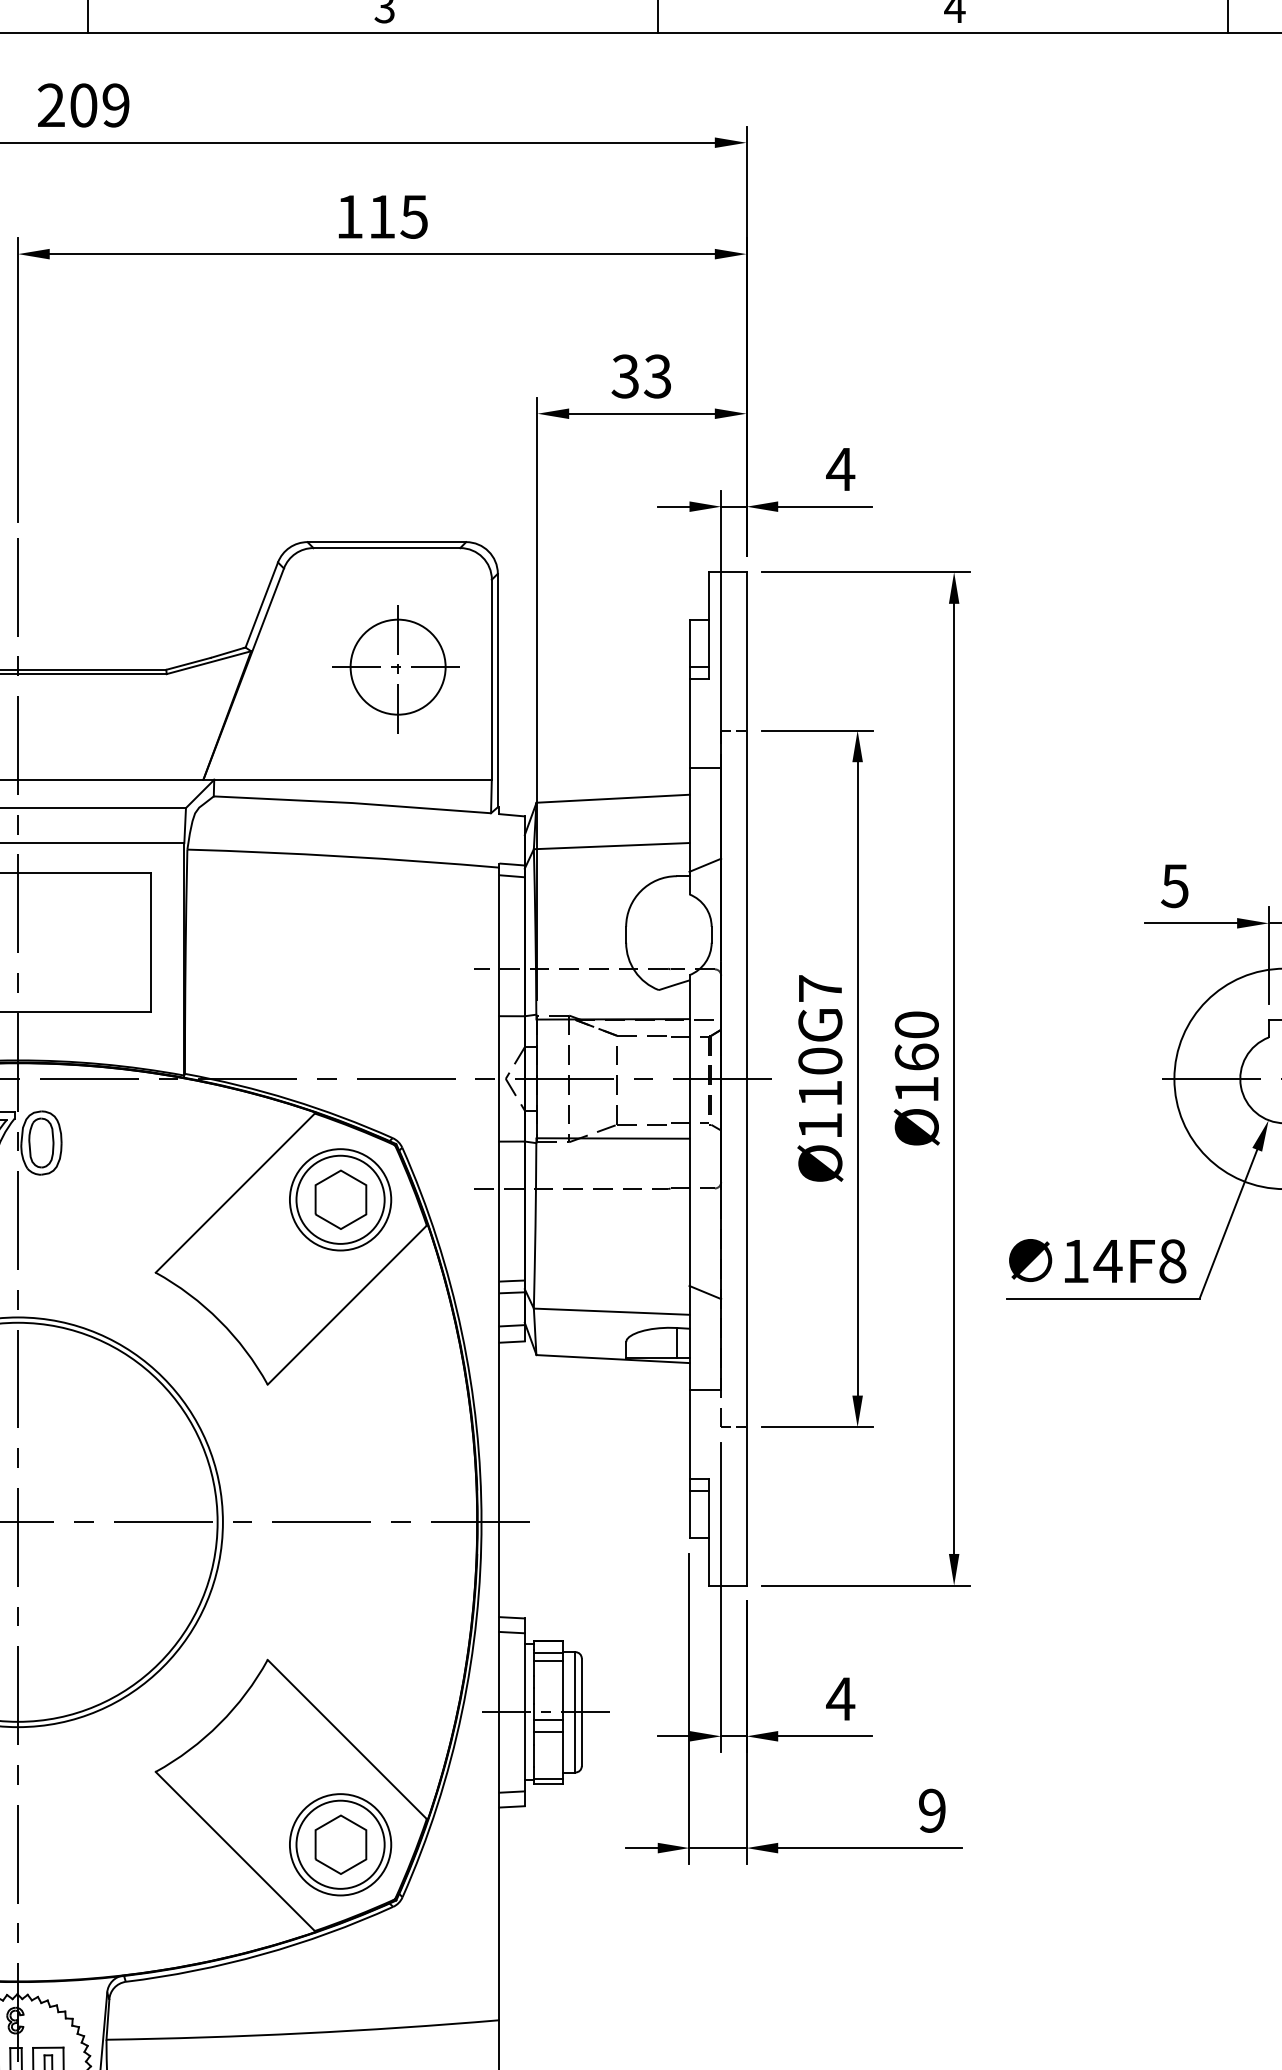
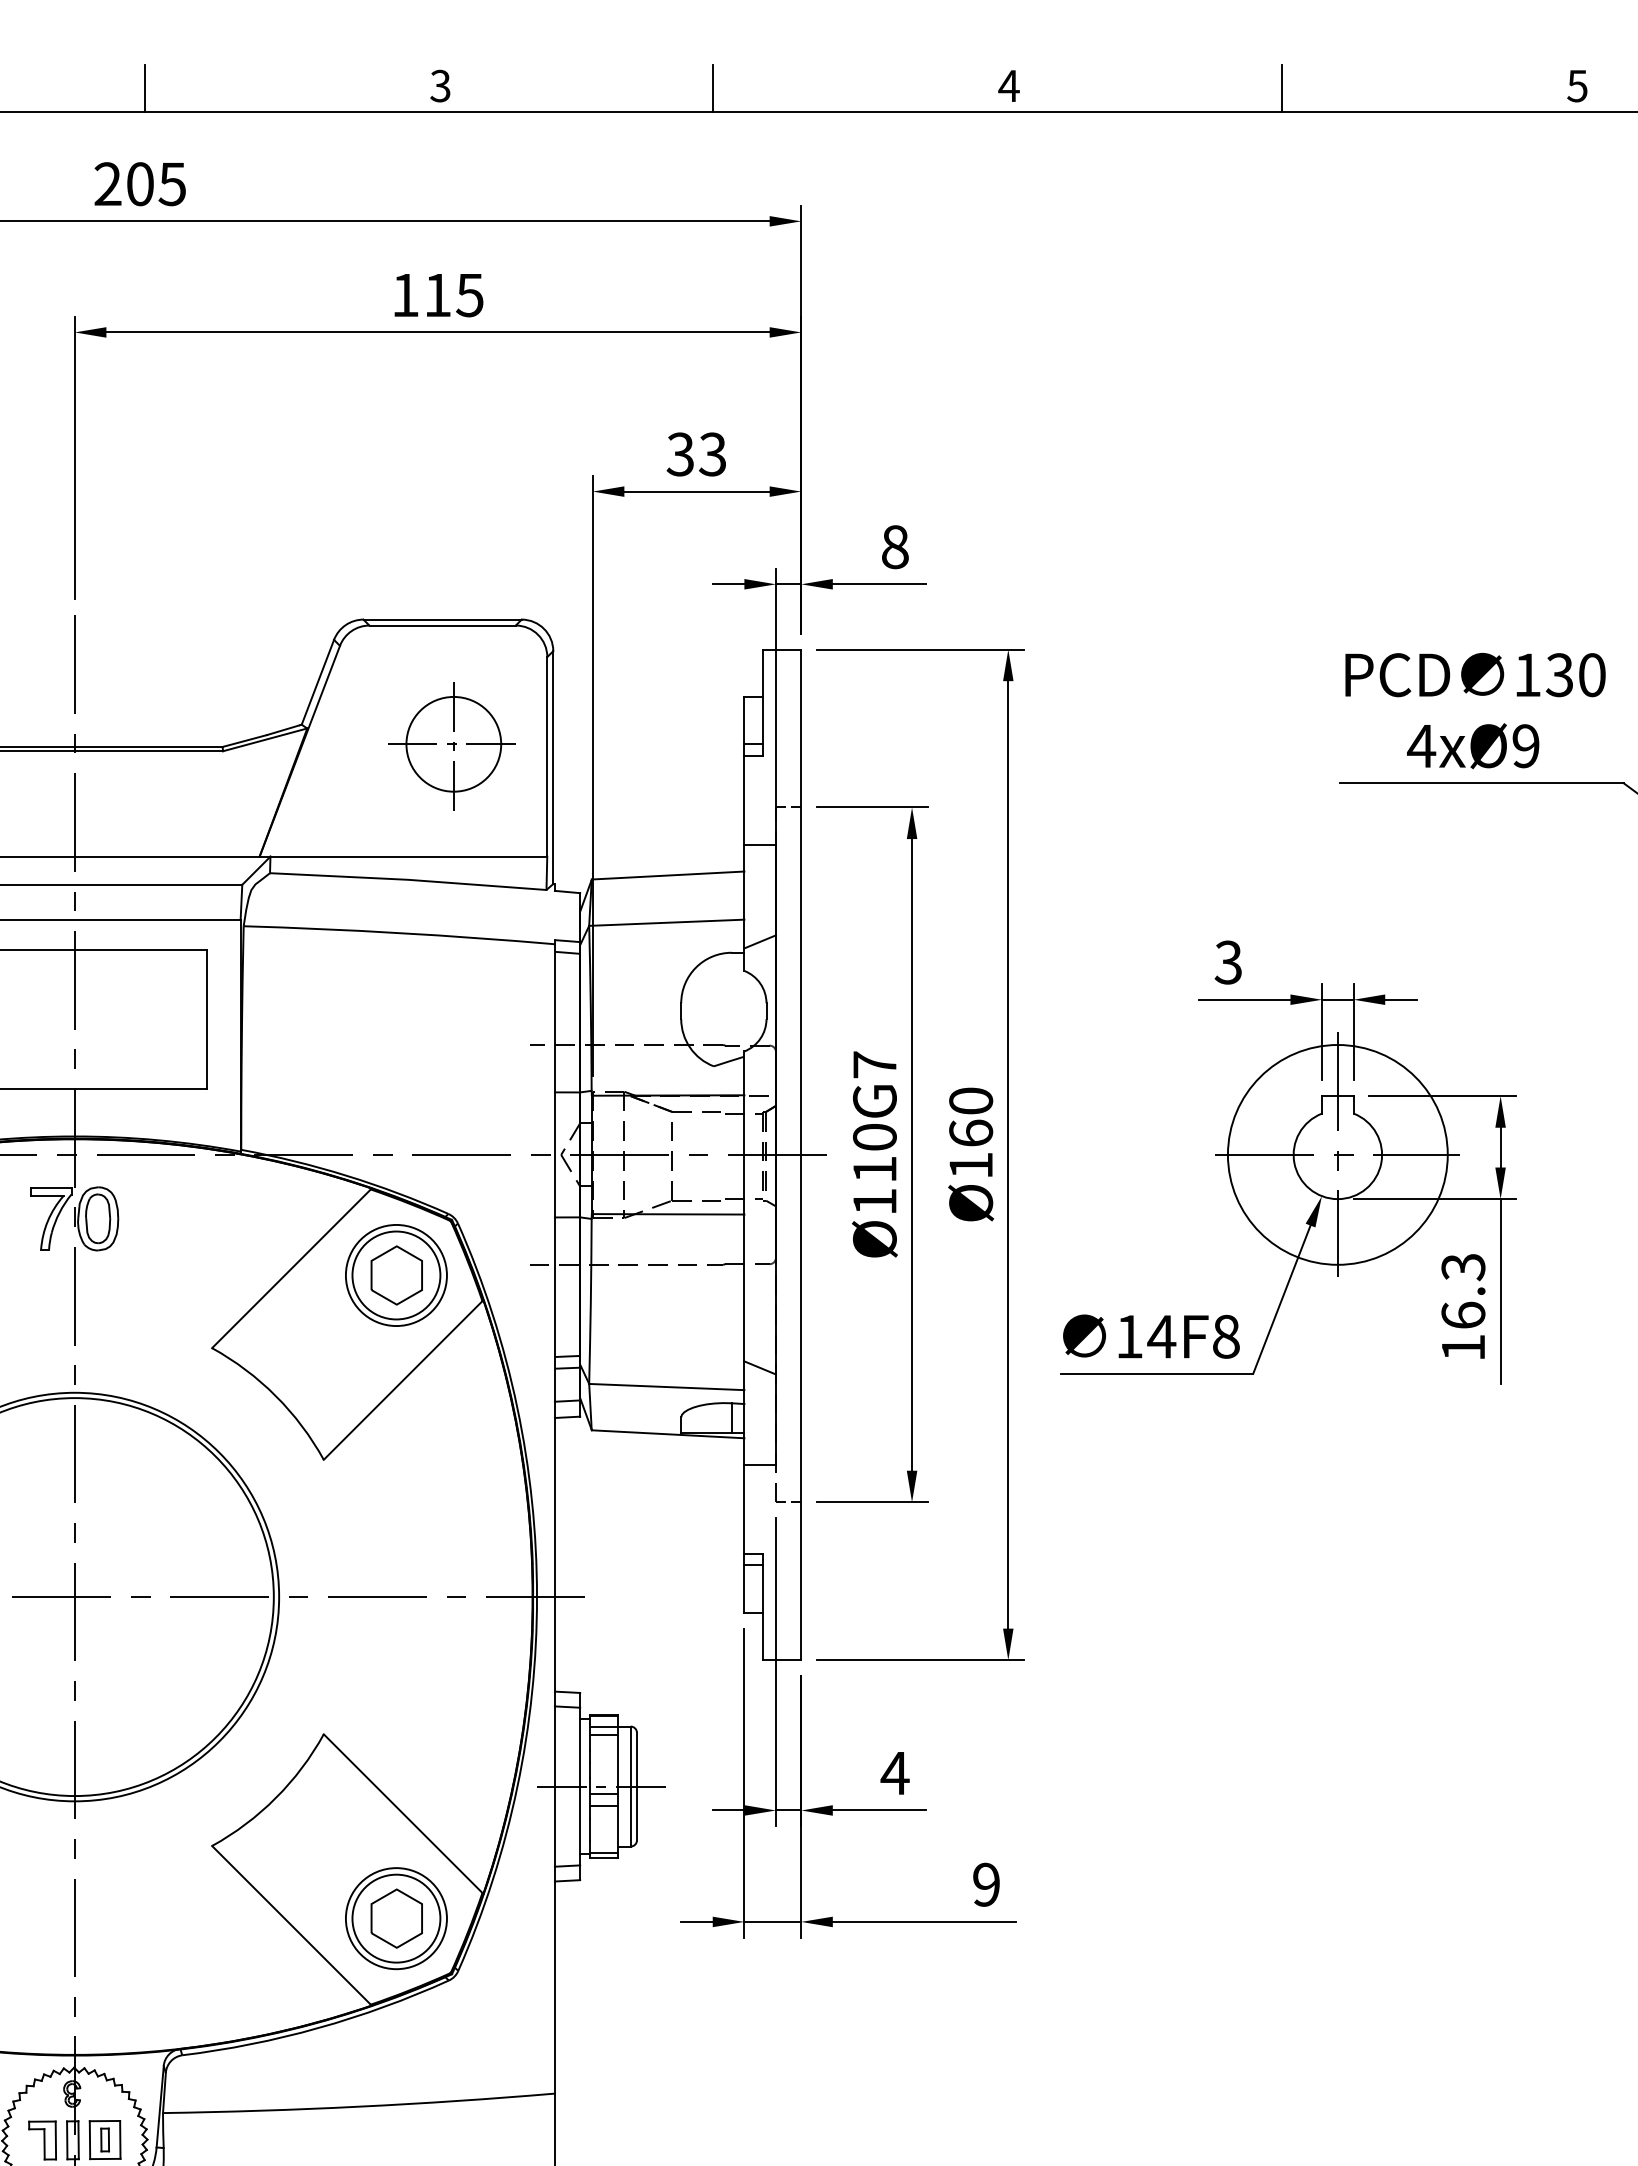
text: (115, 105) -> (171, 184), 209 -> 205
text: (840, 469) -> (894, 547), 4 -> 8
text: (1173, 885) -> (1227, 962), 5 -> 3

